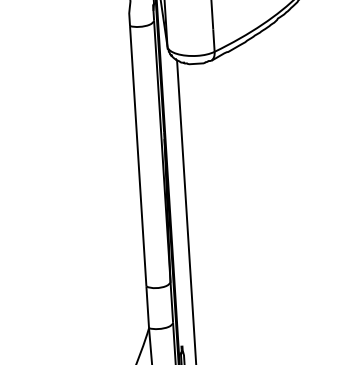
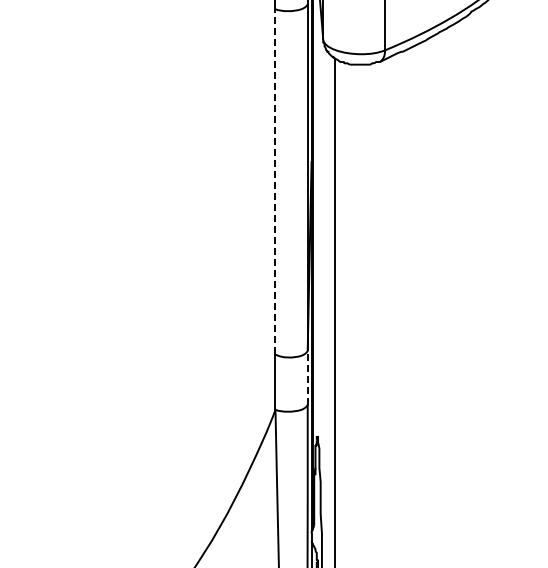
line: (138, 155) -> (275, 181), solid -> dashed
line: (171, 302) -> (307, 377), solid -> dashed

